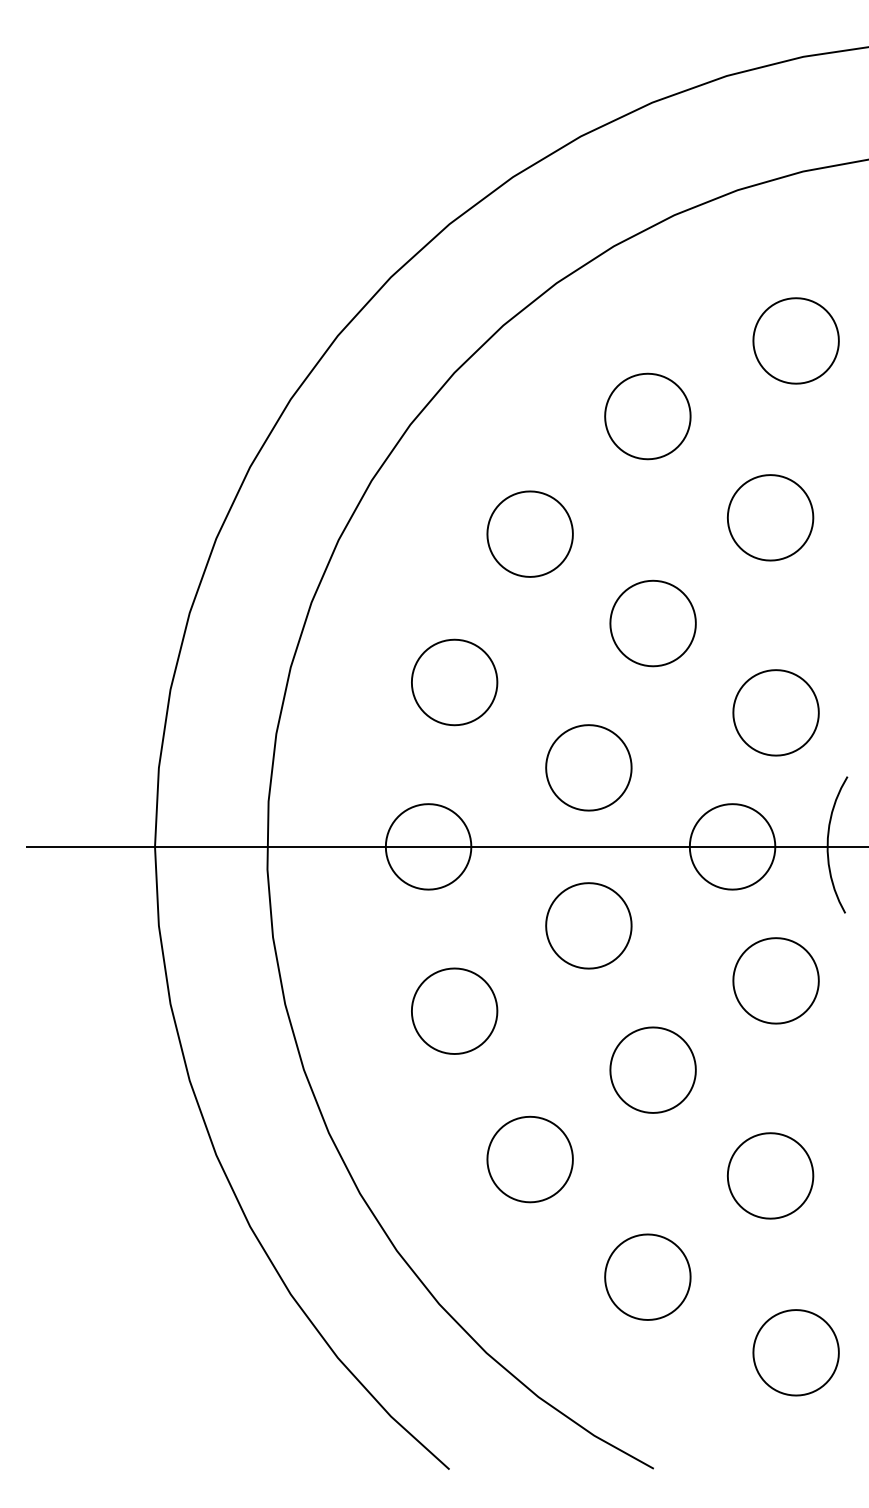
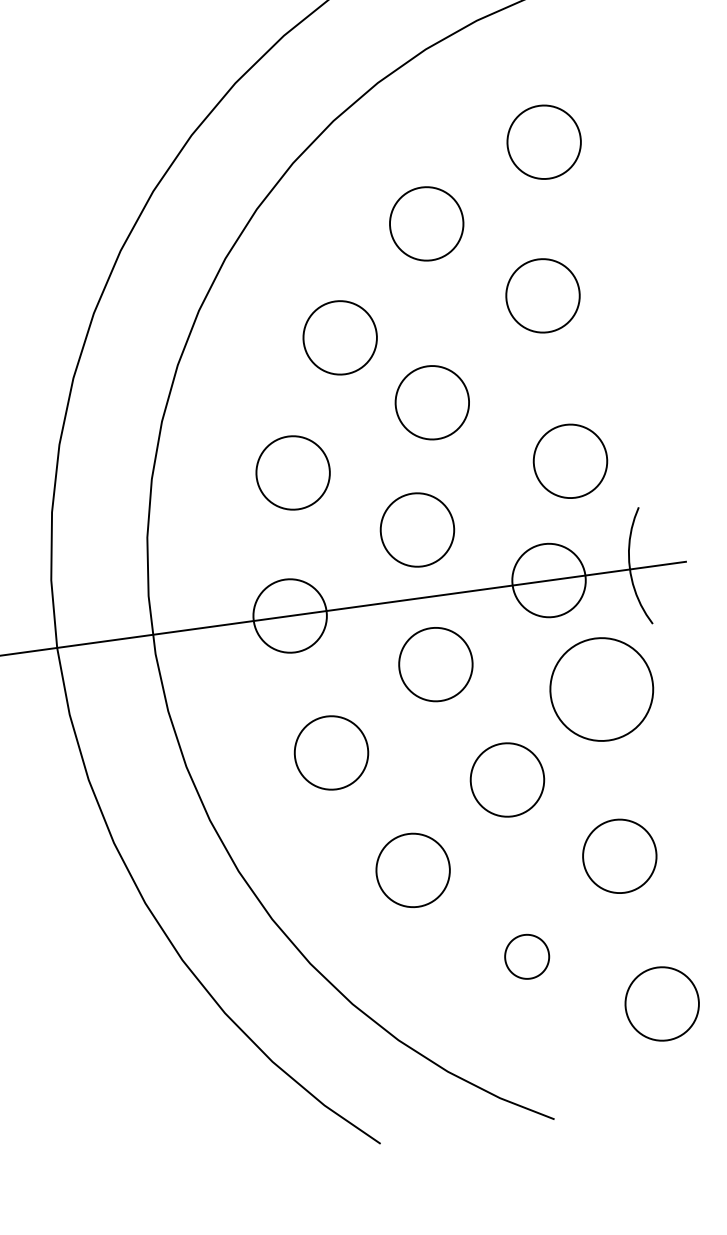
part: (652, 623) -> (431, 402), moved
part: (775, 980) -> (601, 689), size x1.4
part: (647, 1276) -> (526, 956), size x0.6

